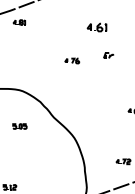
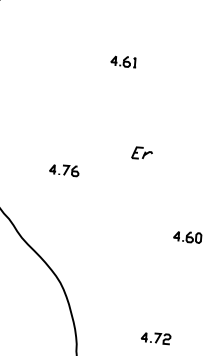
part: (96, 27) -> (122, 61), size x0.62
part: (108, 55) -> (141, 152), moved
part: (72, 60) -> (65, 169), moved

